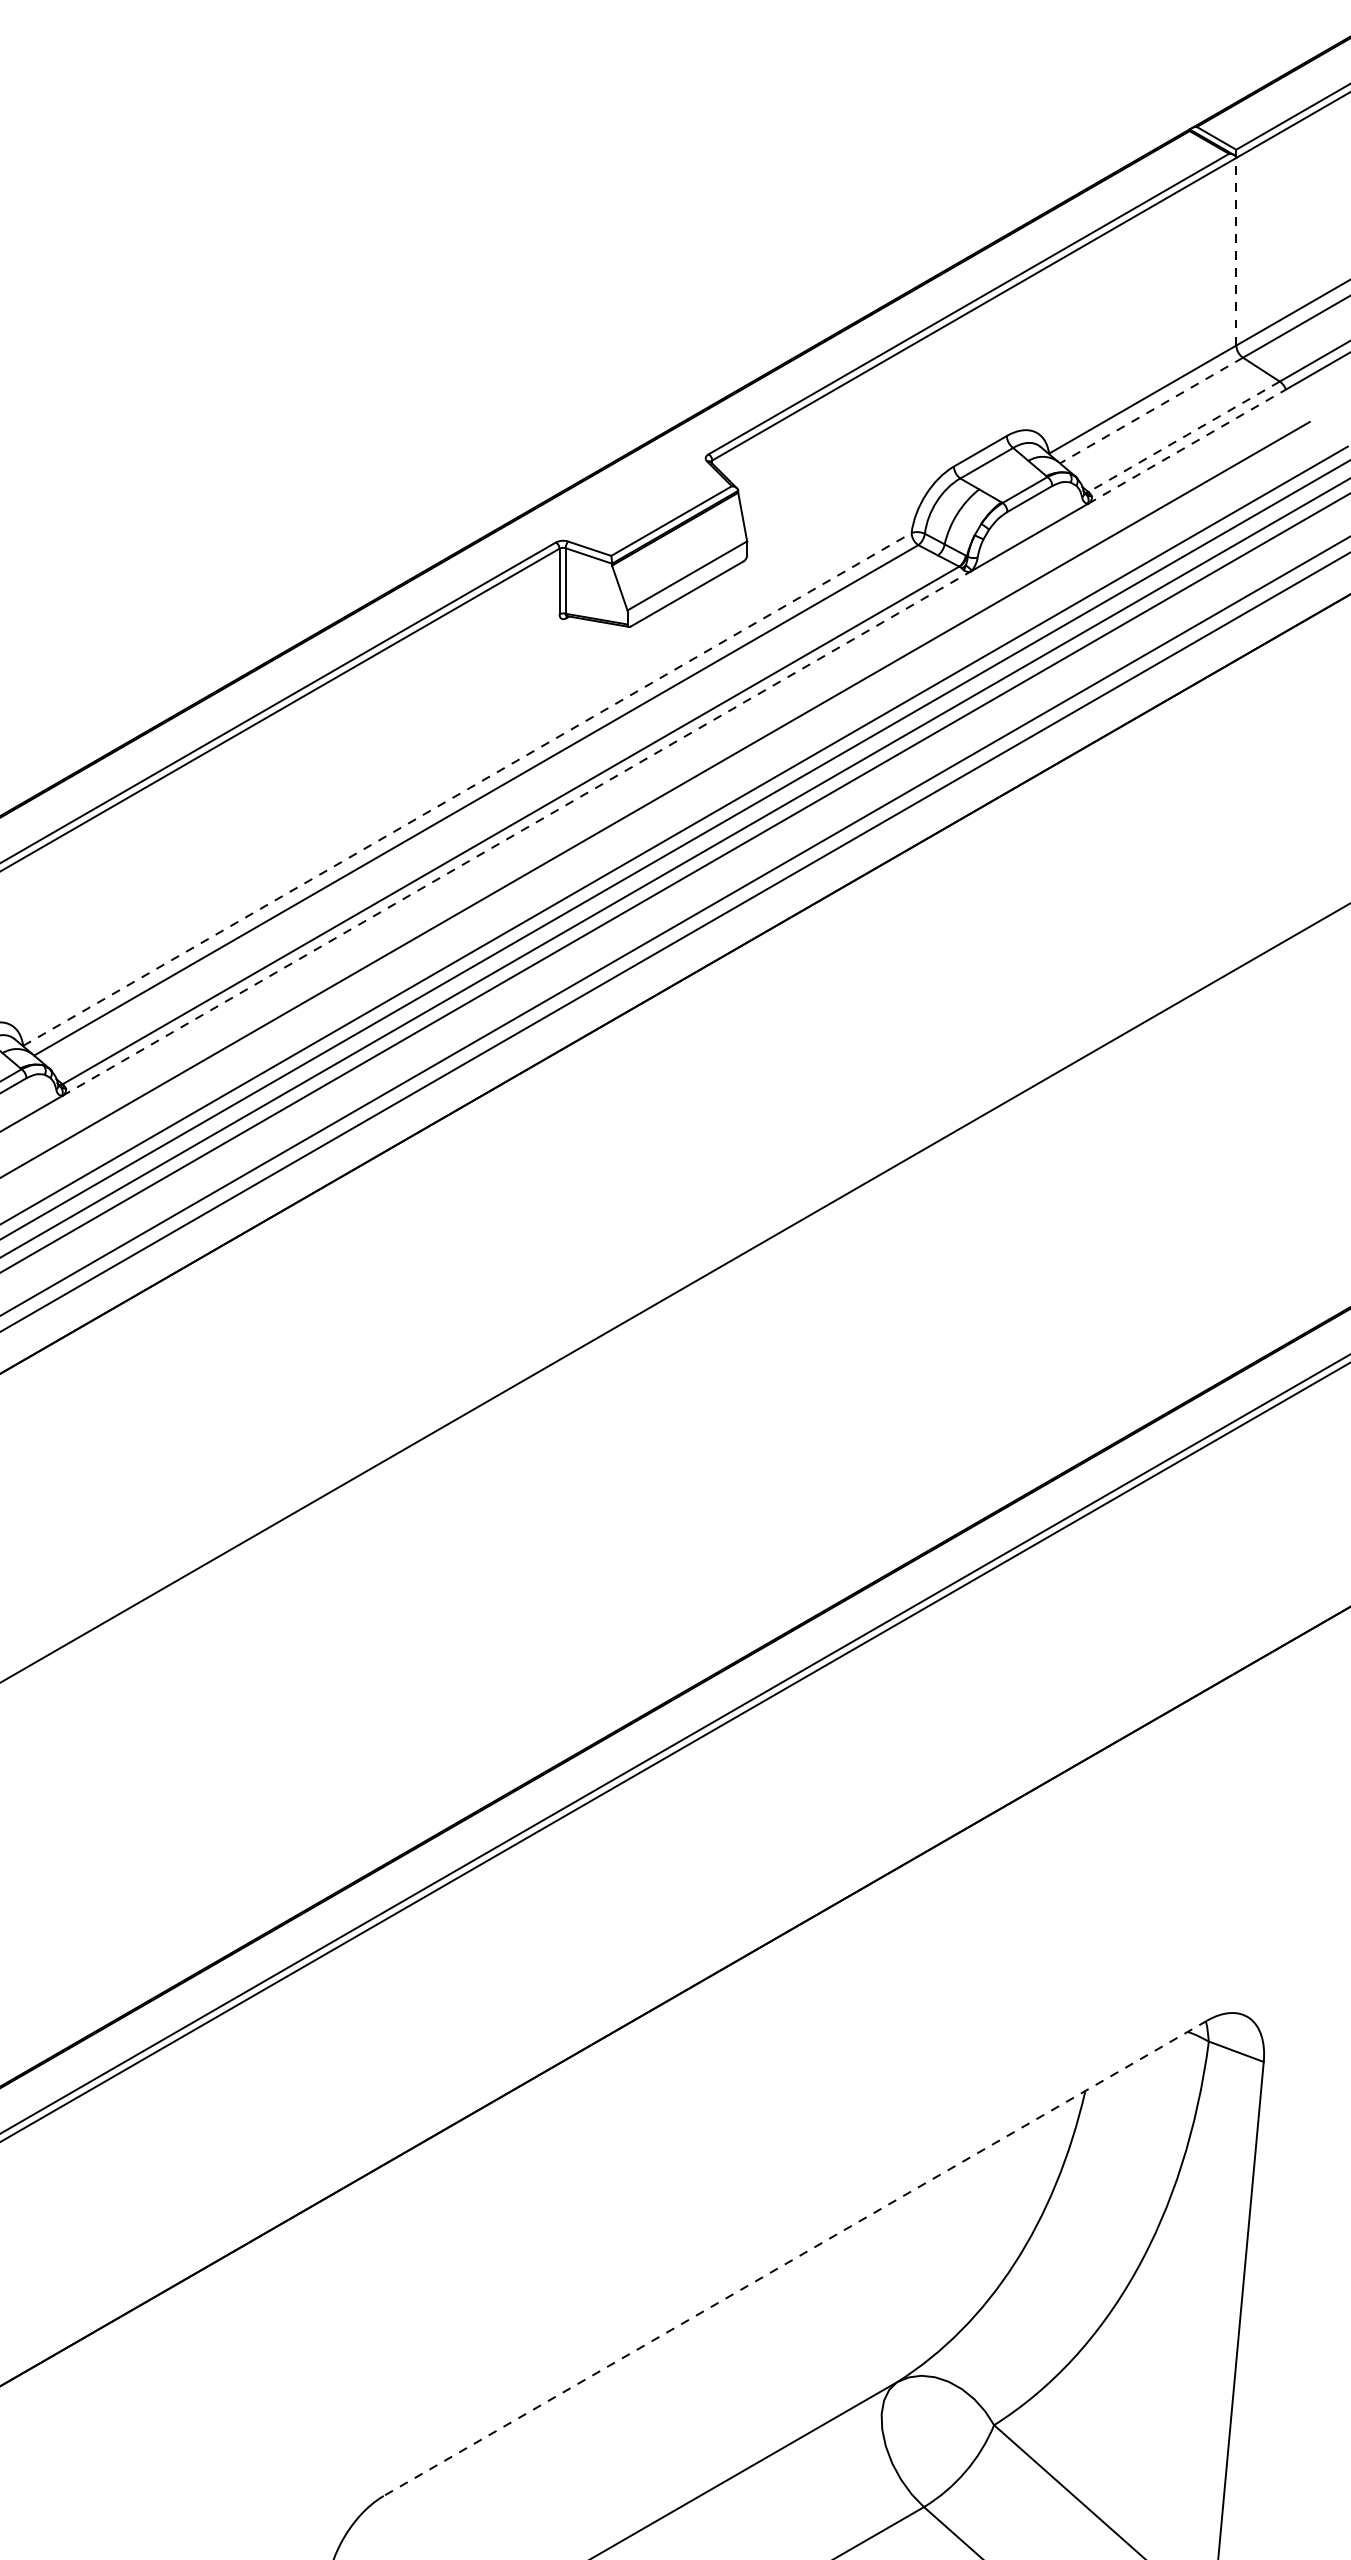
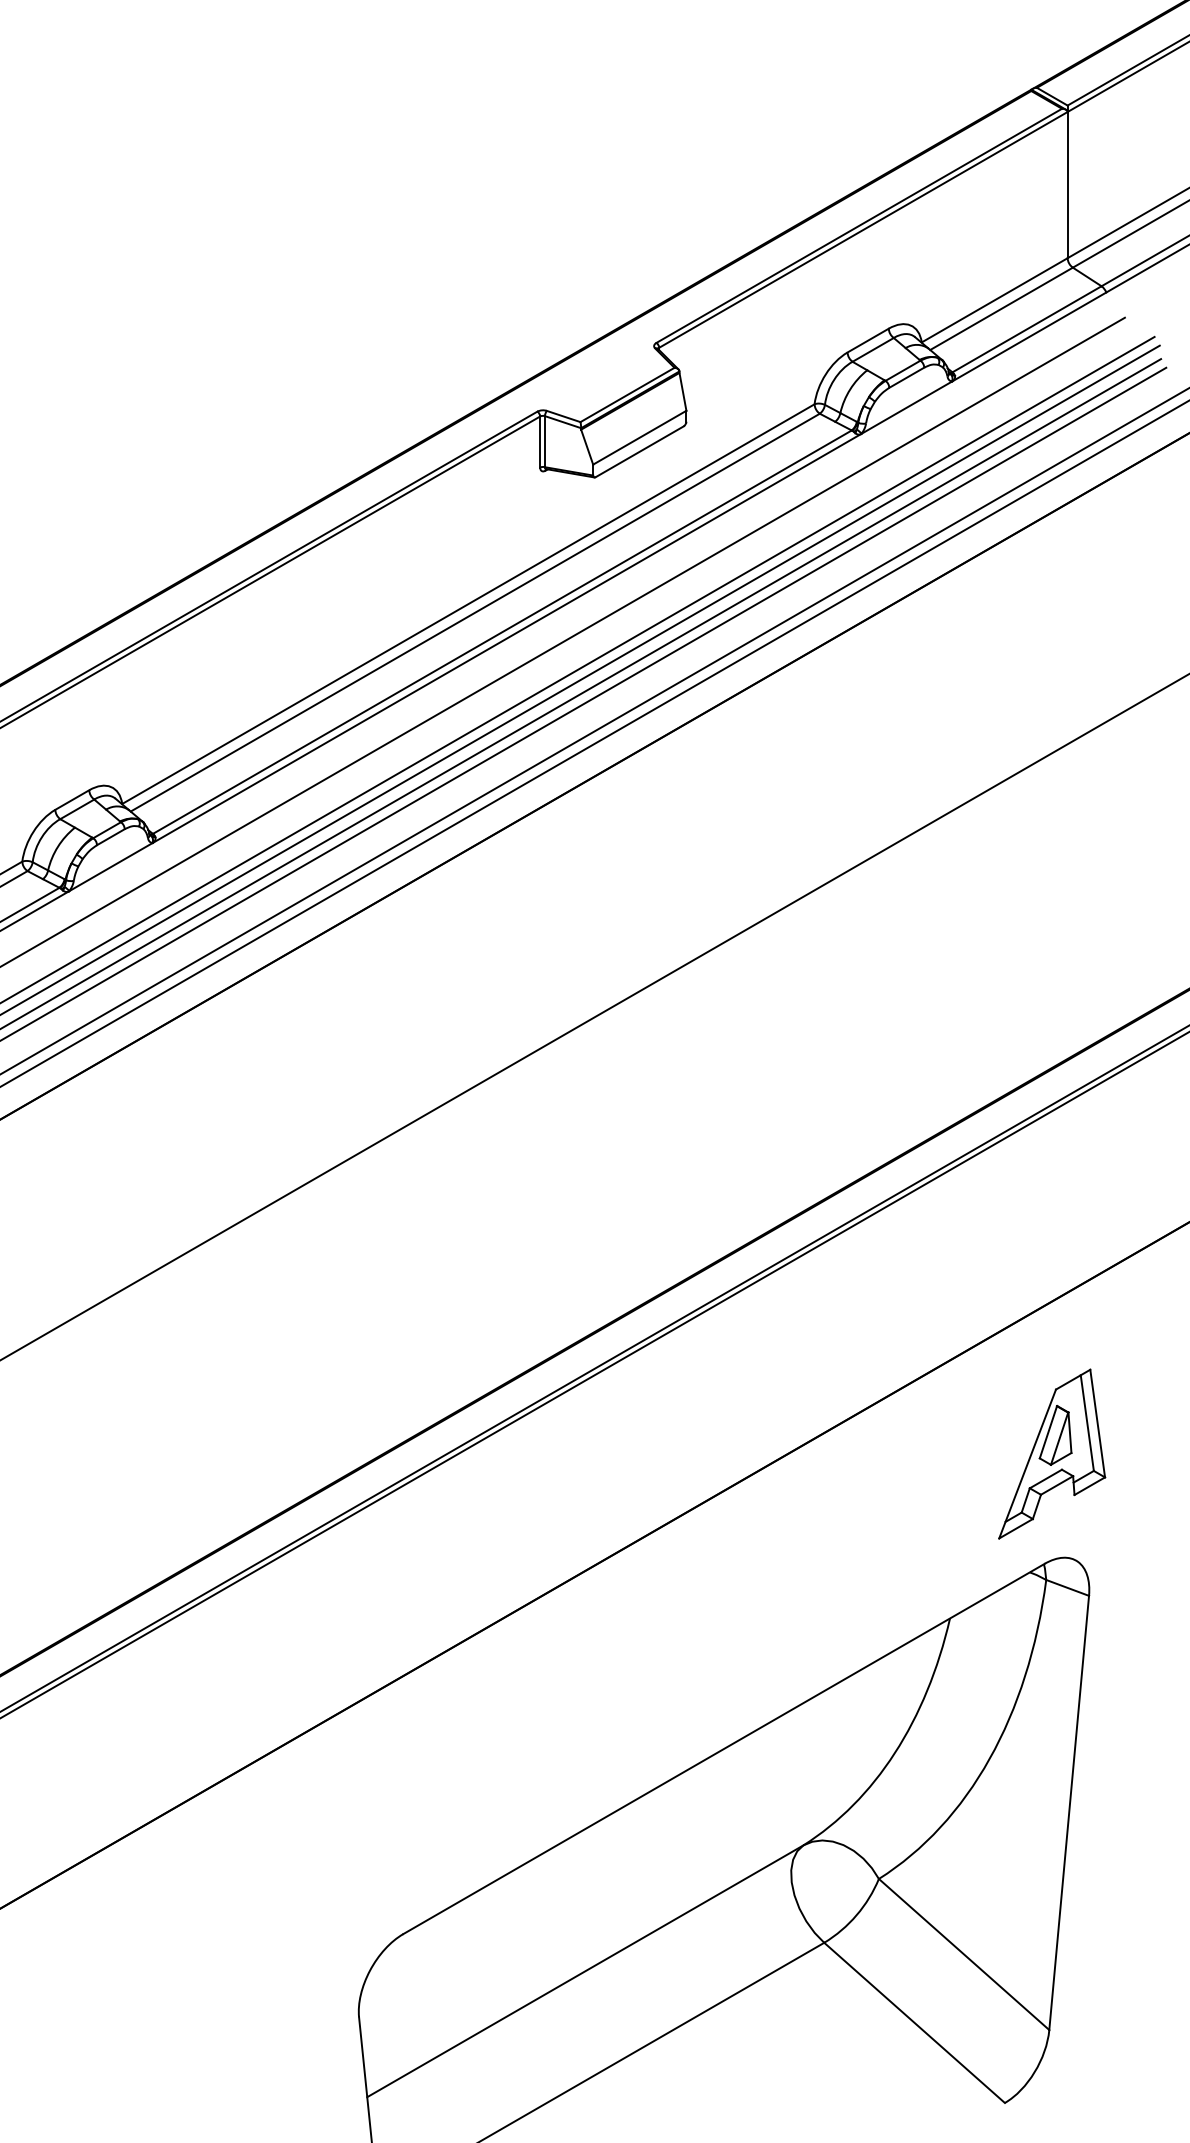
line: (1236, 251) -> (1067, 184), dashed -> solid
line: (1151, 411) -> (1001, 309), dashed -> solid
line: (1183, 437) -> (1026, 329), dashed -> solid
line: (1187, 447) -> (1029, 337), dashed -> solid
line: (467, 789) -> (468, 604), dashed -> solid
line: (517, 833) -> (507, 638), dashed -> solid
part: (1216, 1879) -> (1052, 1453), added
line: (794, 2259) -> (723, 1749), dashed -> solid

